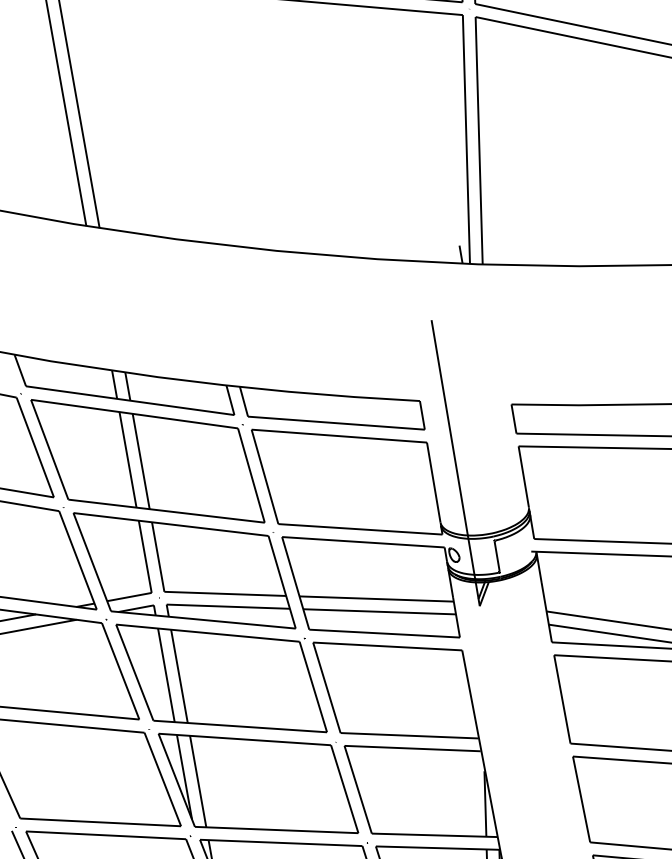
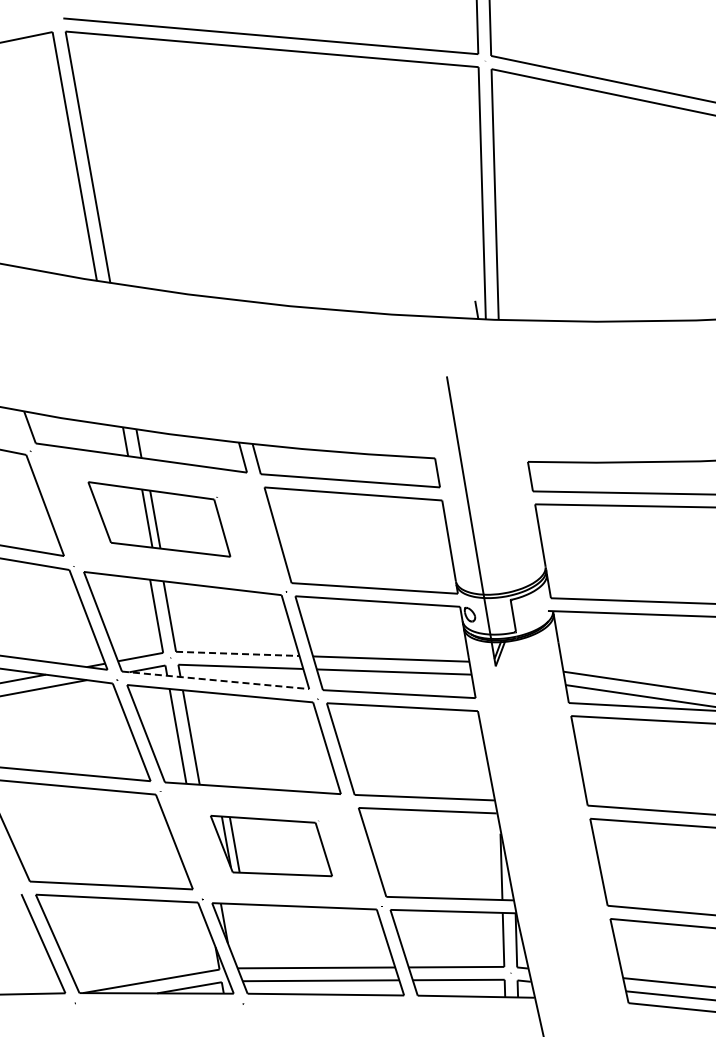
part: (148, 461) -> (159, 519), size x0.6
line: (225, 593) -> (237, 653), solid -> dashed
line: (204, 620) -> (216, 680), solid -> dashed
part: (258, 782) -> (271, 845), size x0.6

